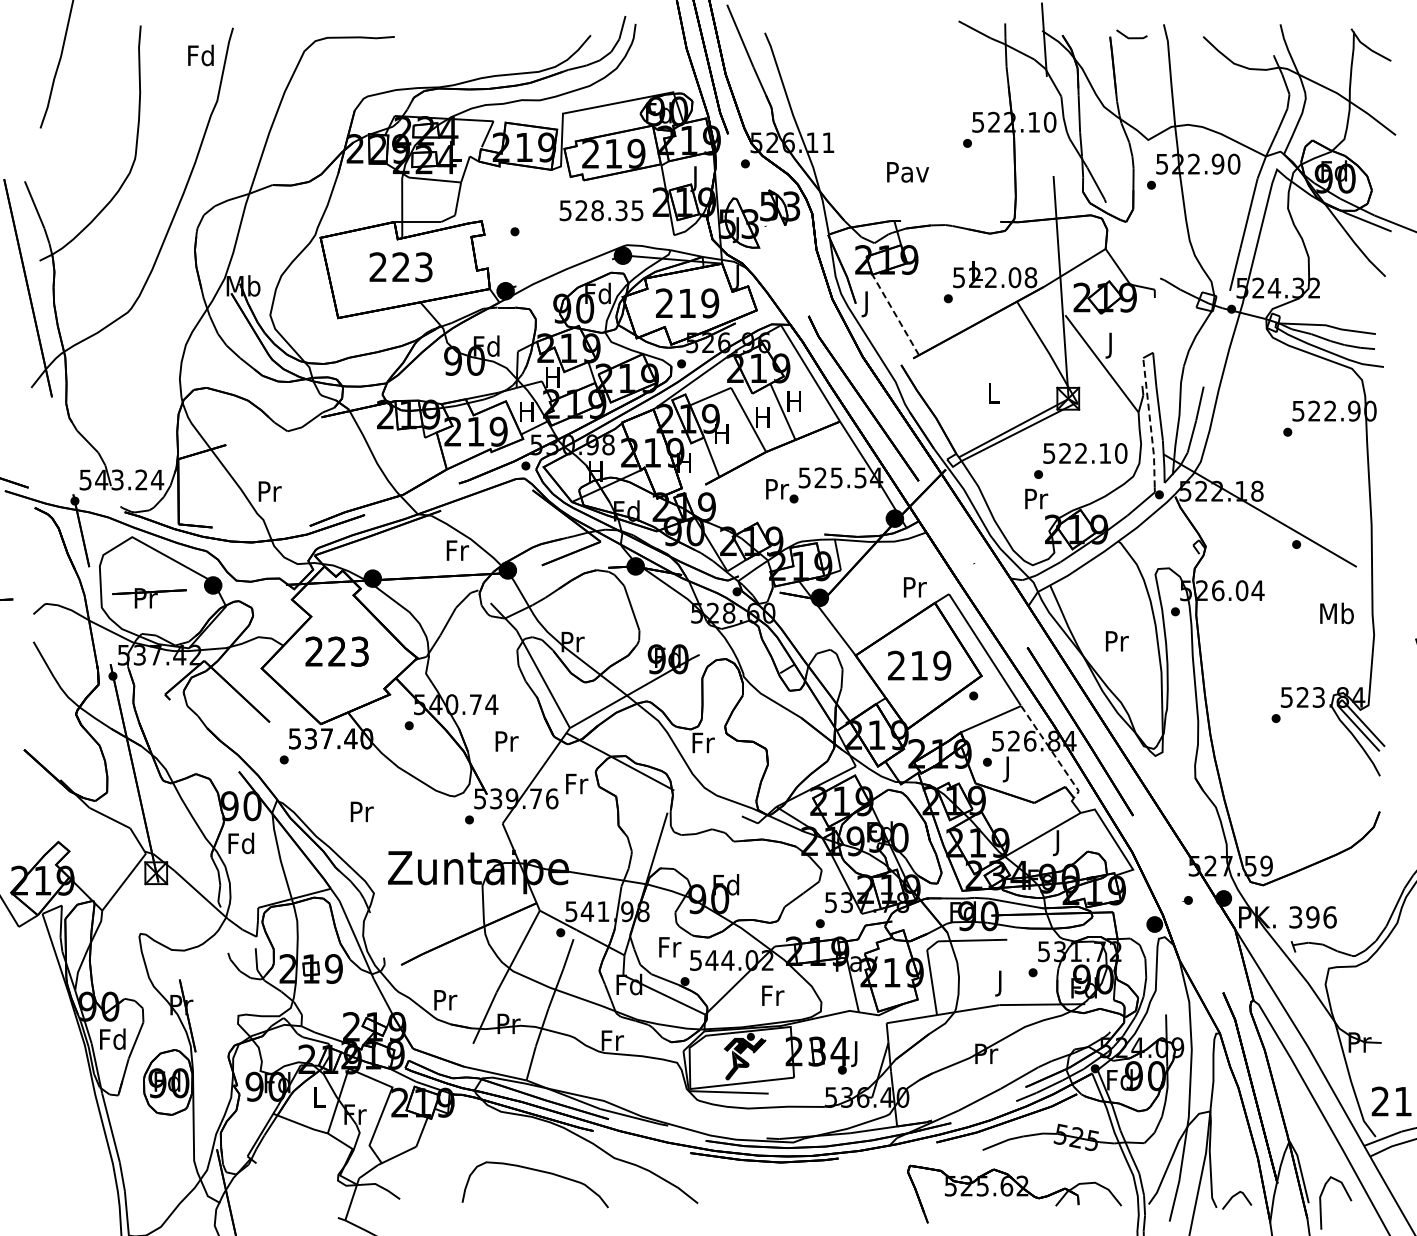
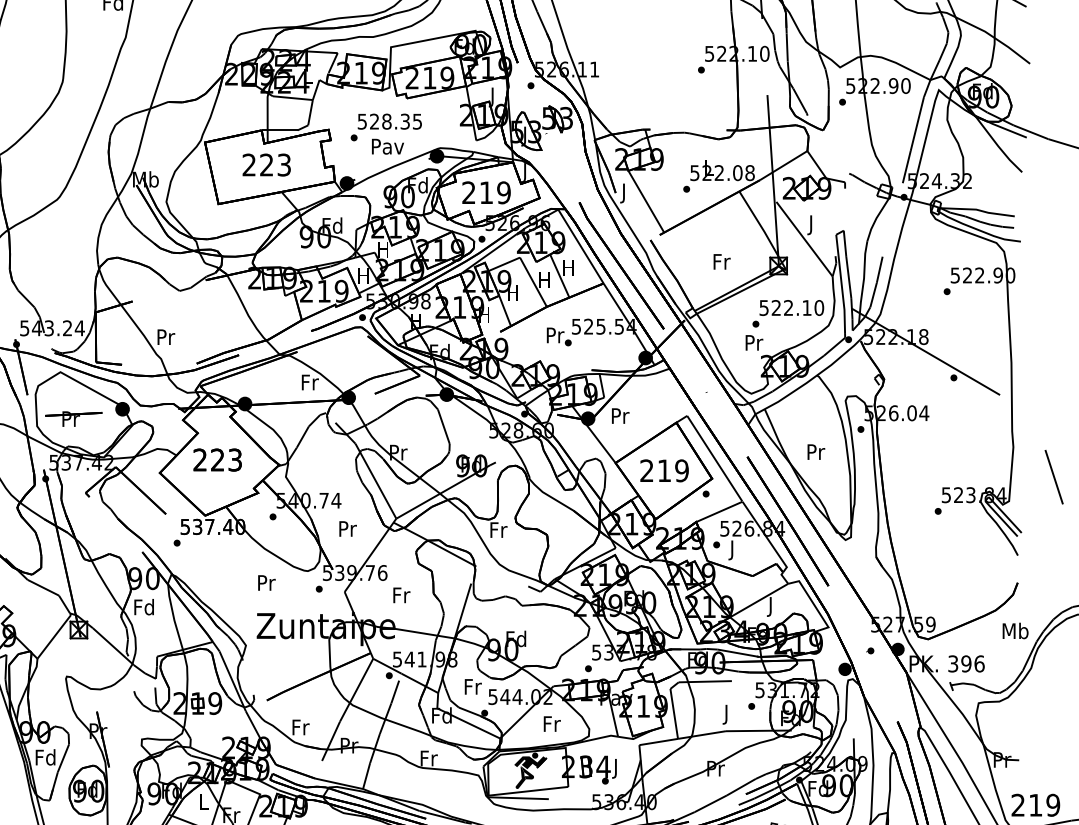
text: (907, 172) -> (387, 146), moved
text: (601, 210) -> (389, 121), moved
line: (895, 315) -> (646, 202), dashed -> solid
text: (994, 393) -> (722, 261), L -> Fr
line: (1150, 423) -> (841, 284), dashed -> solid
text: (915, 587) -> (620, 416), moved
text: (1336, 613) -> (1015, 631), moved
line: (1052, 752) -> (766, 537), dashed -> solid
text: (577, 783) -> (402, 594), moved
text: (361, 811) -> (266, 582), moved
text: (445, 1000) -> (300, 727), Pr -> Fr

